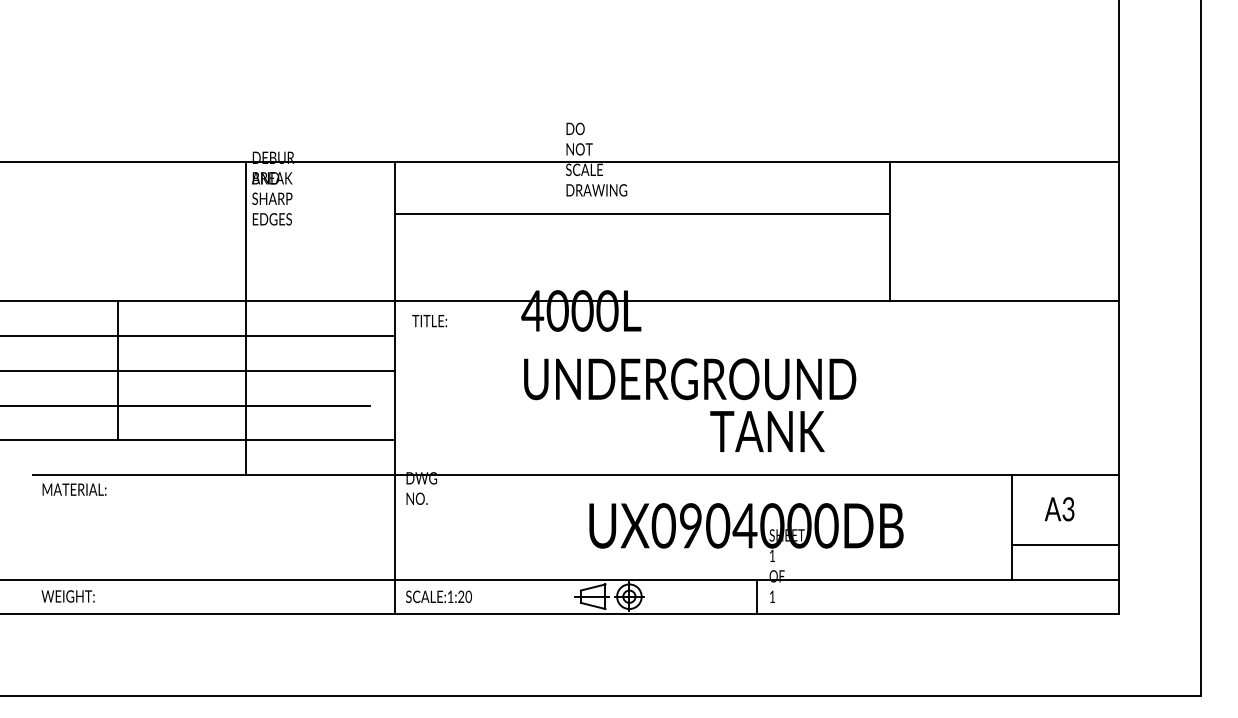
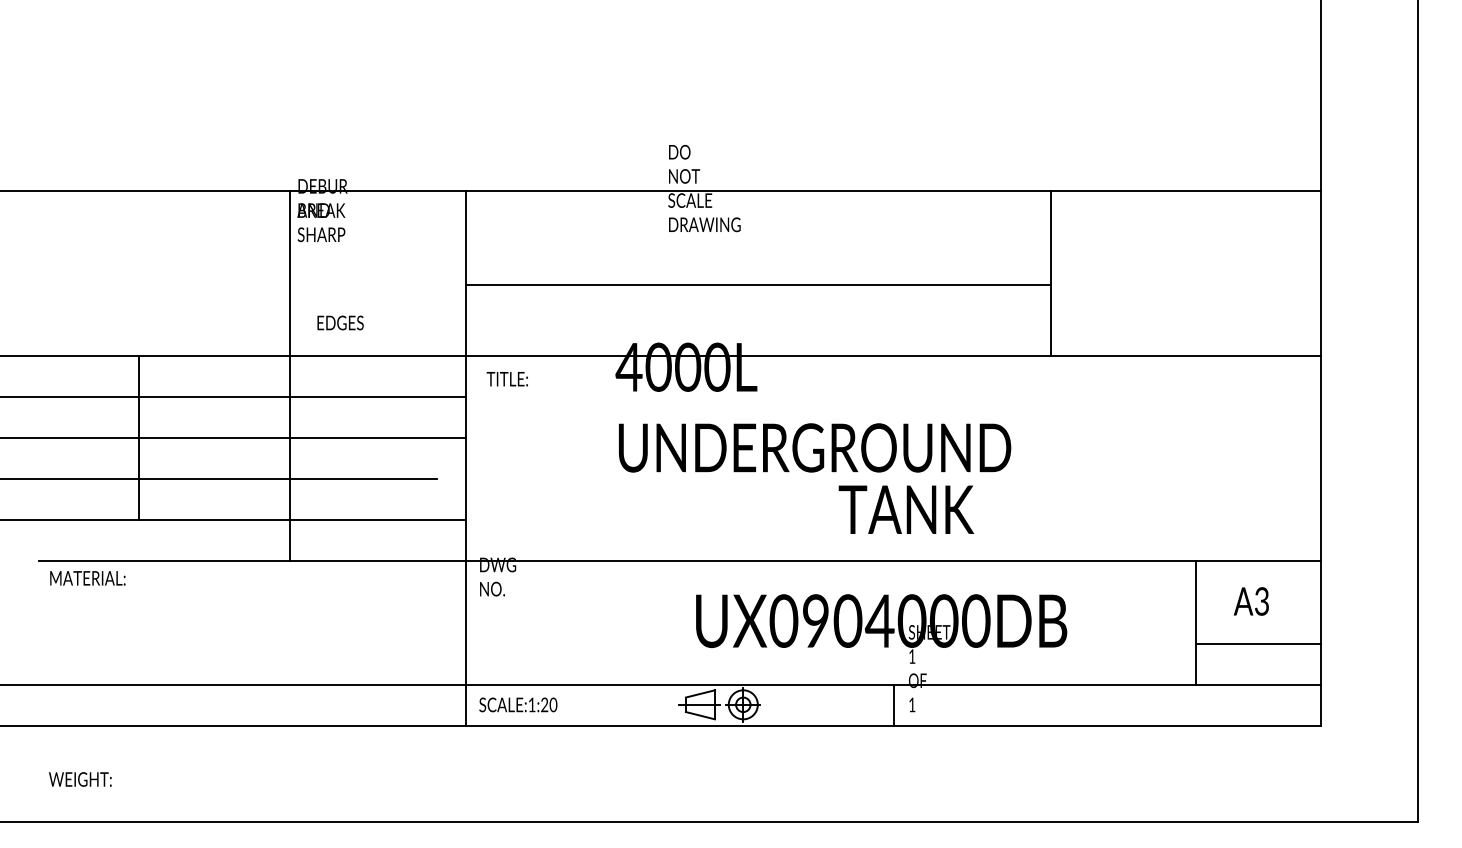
line: (642, 213) -> (758, 284), moved
text: (272, 218) -> (340, 322), moved
text: (68, 596) -> (80, 779), moved

